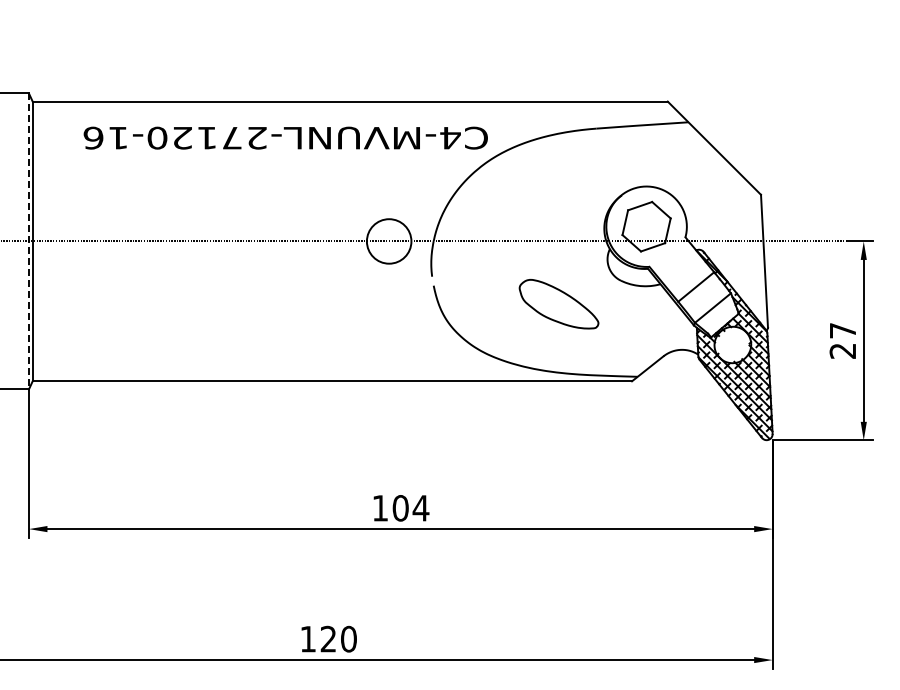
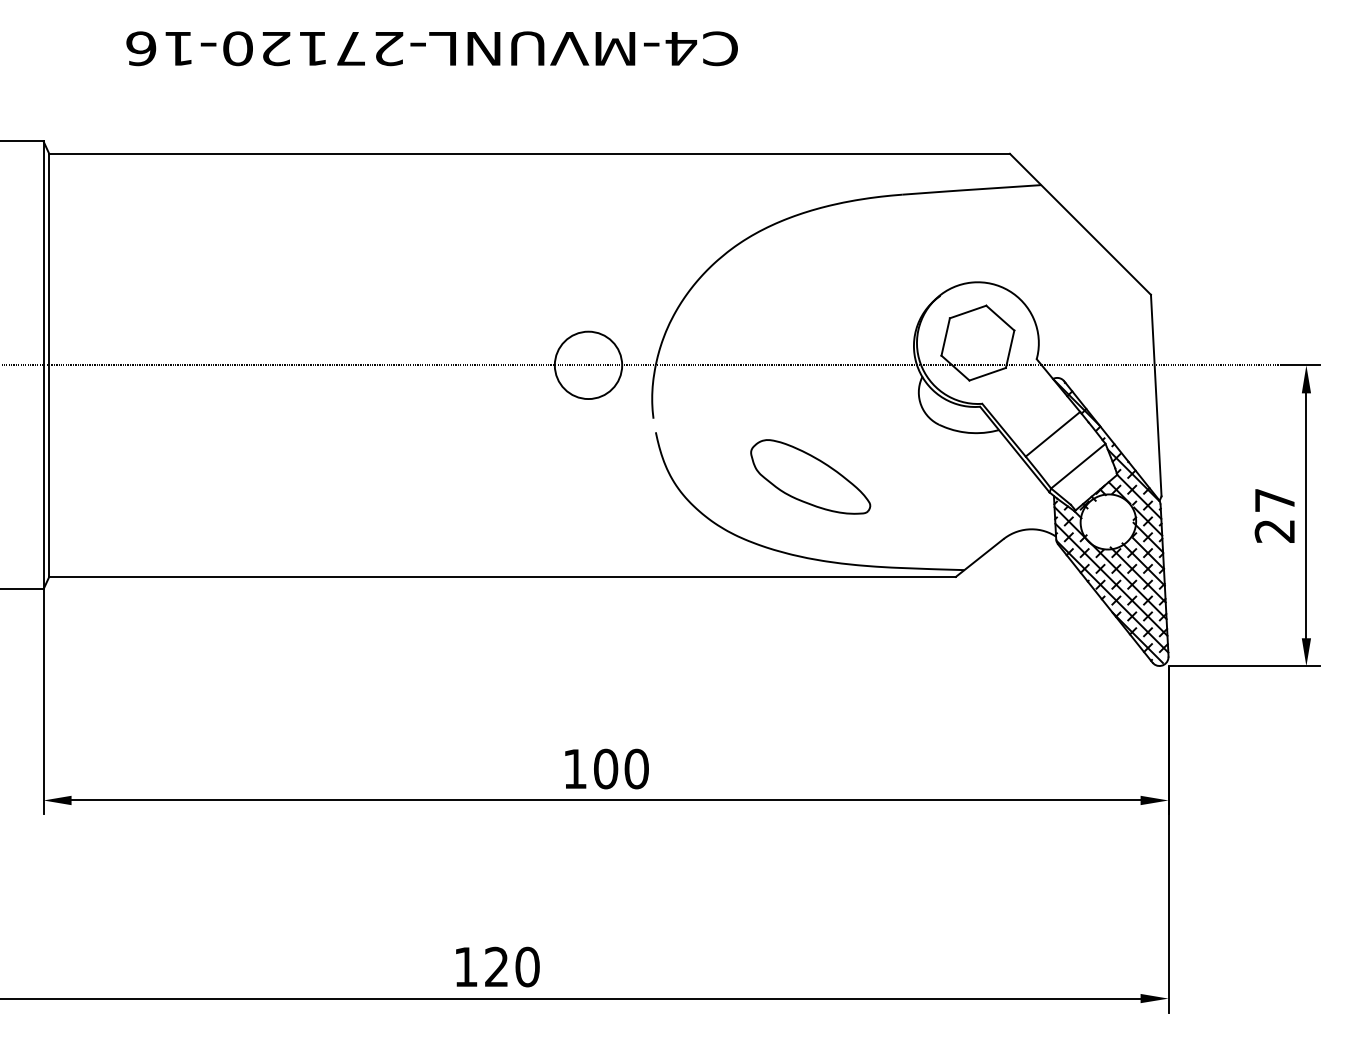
text: (285, 137) -> (431, 47), moved
line: (28, 241) -> (42, 365), dashed -> solid
part: (558, 304) -> (809, 477), moved
text: (420, 508) -> (635, 769), 104 -> 100

